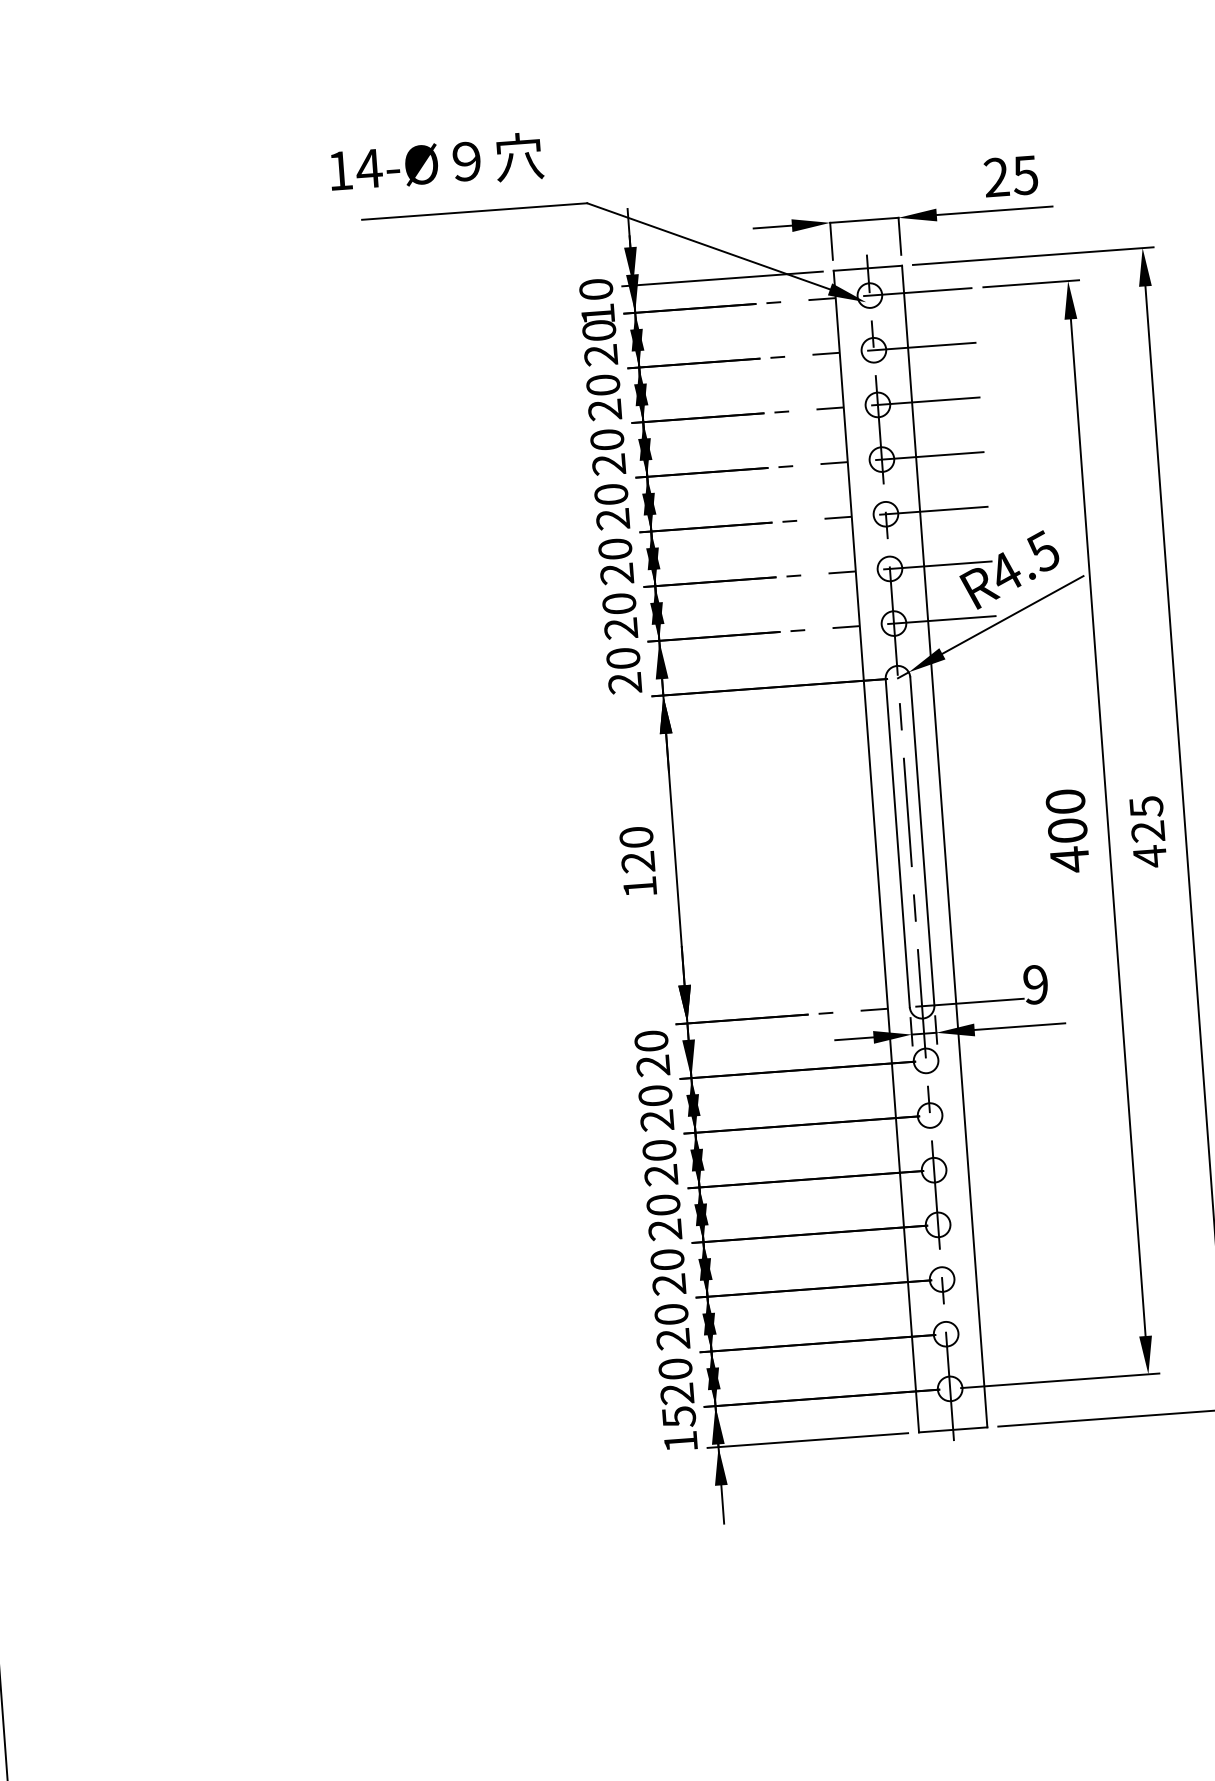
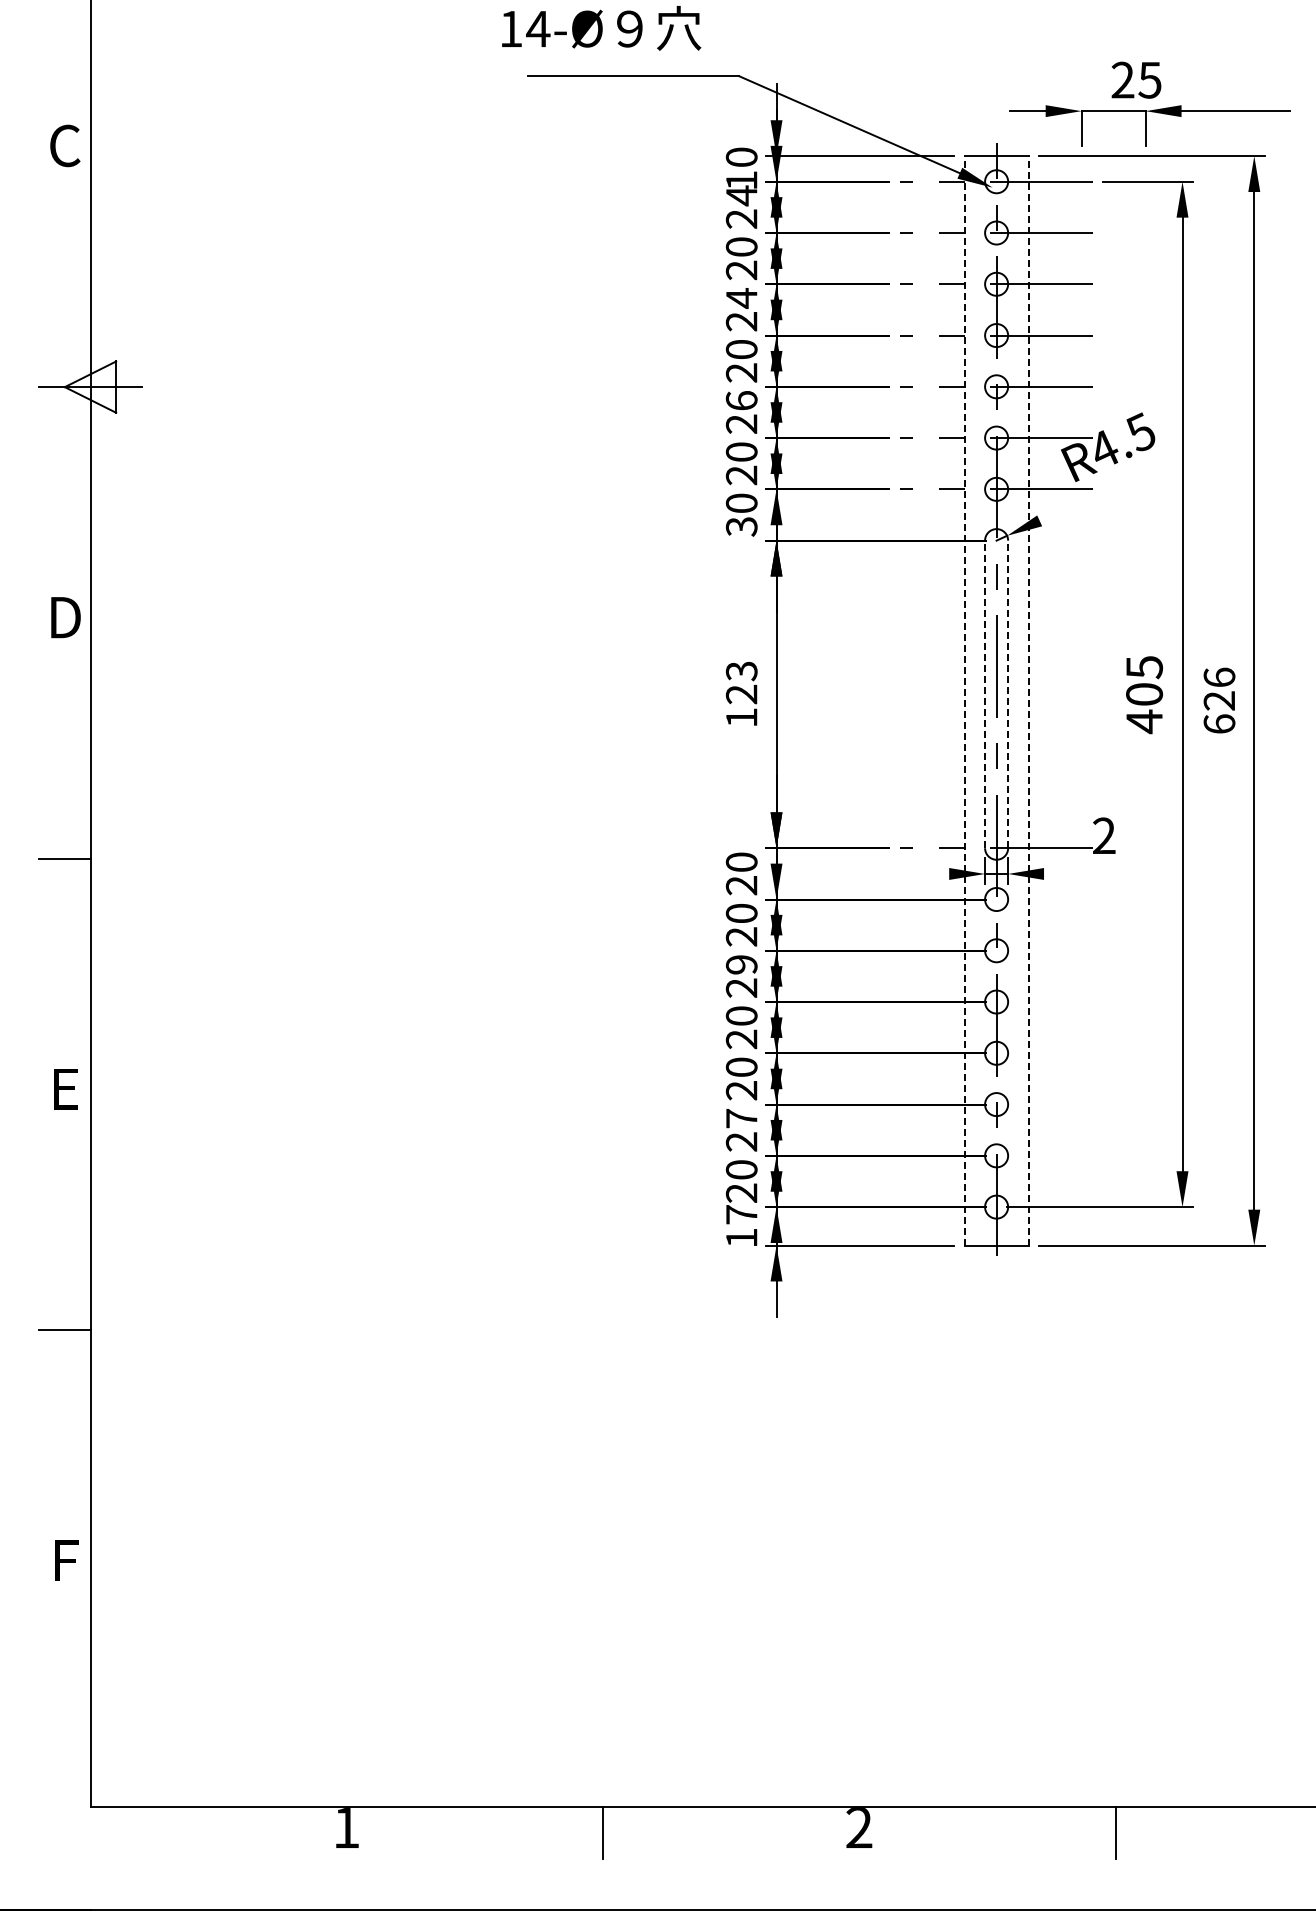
part: (903, 232) -> (1149, 125), moved
text: (598, 330) -> (741, 195), 20 -> 24
text: (607, 440) -> (741, 298), 20 -> 24
text: (615, 548) -> (741, 400), 20 -> 26
line: (1012, 615) -> (1107, 489), removed
text: (624, 683) -> (741, 526), 20 -> 30
text: (1065, 801) -> (1144, 667), 400 -> 405
text: (1148, 831) -> (1219, 700), 425 -> 626
text: (636, 837) -> (741, 671), 120 -> 123
line: (922, 841) -> (1008, 694), solid -> dashed
line: (898, 843) -> (985, 694), solid -> dashed
line: (944, 846) -> (1028, 700), solid -> dashed
line: (876, 851) -> (964, 700), solid -> dashed
text: (1036, 985) -> (1104, 836), 9 -> 2
line: (1019, 1026) -> (1086, 873), removed
line: (854, 1038) -> (931, 873), removed
text: (659, 1150) -> (741, 964), 20 -> 29
text: (671, 1314) -> (741, 1118), 20 -> 27
text: (678, 1416) -> (741, 1214), 15 -> 17

